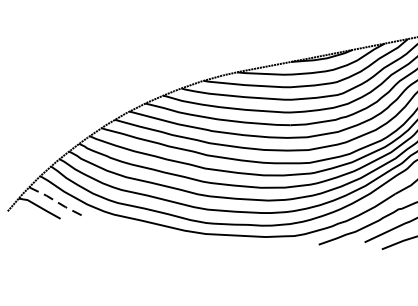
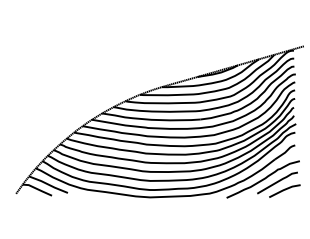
line: (56, 201) -> (48, 184), dashed -> solid

